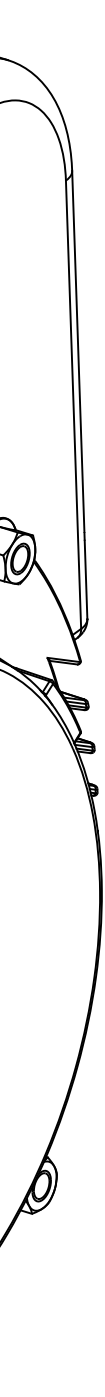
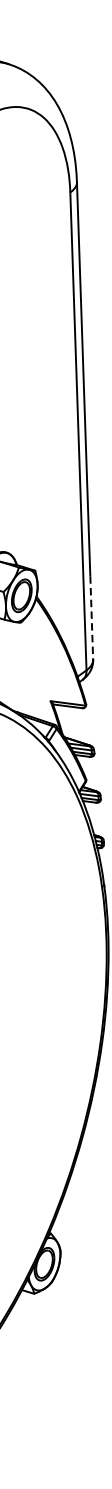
line: (86, 580) -> (92, 618), solid -> dashed

